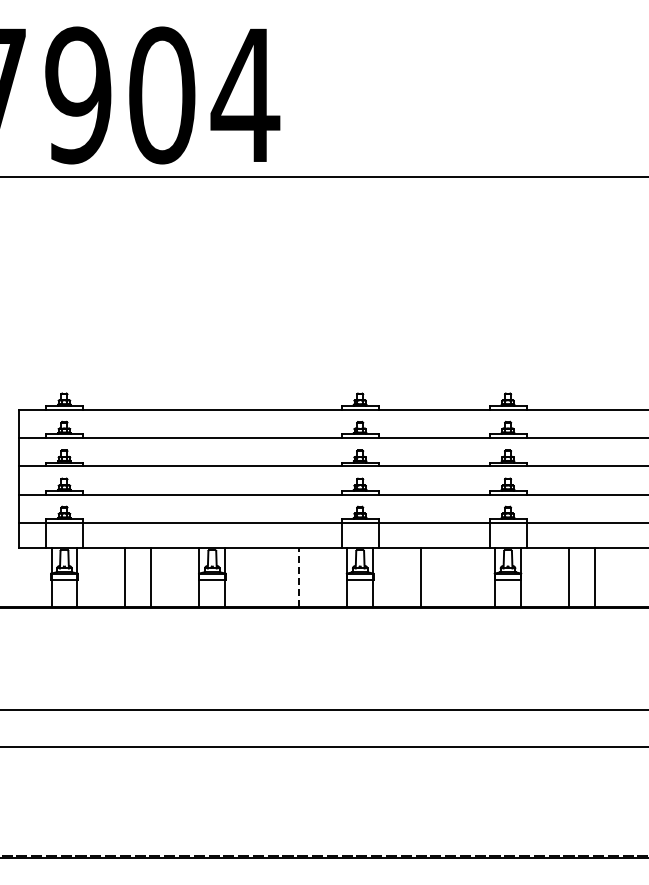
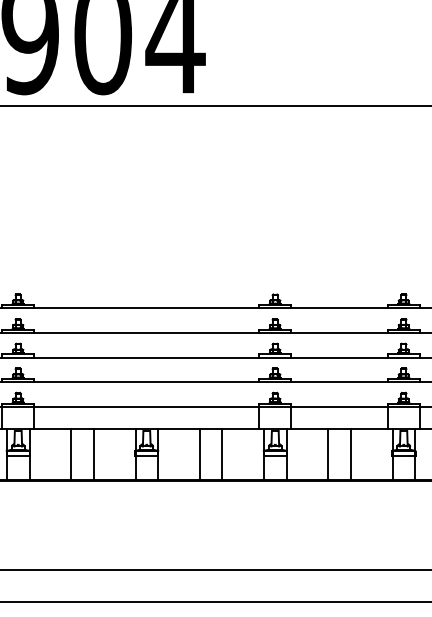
line: (273, 577) -> (199, 454), added
line: (299, 577) -> (222, 454), dashed -> solid
line: (447, 577) -> (351, 454), added

